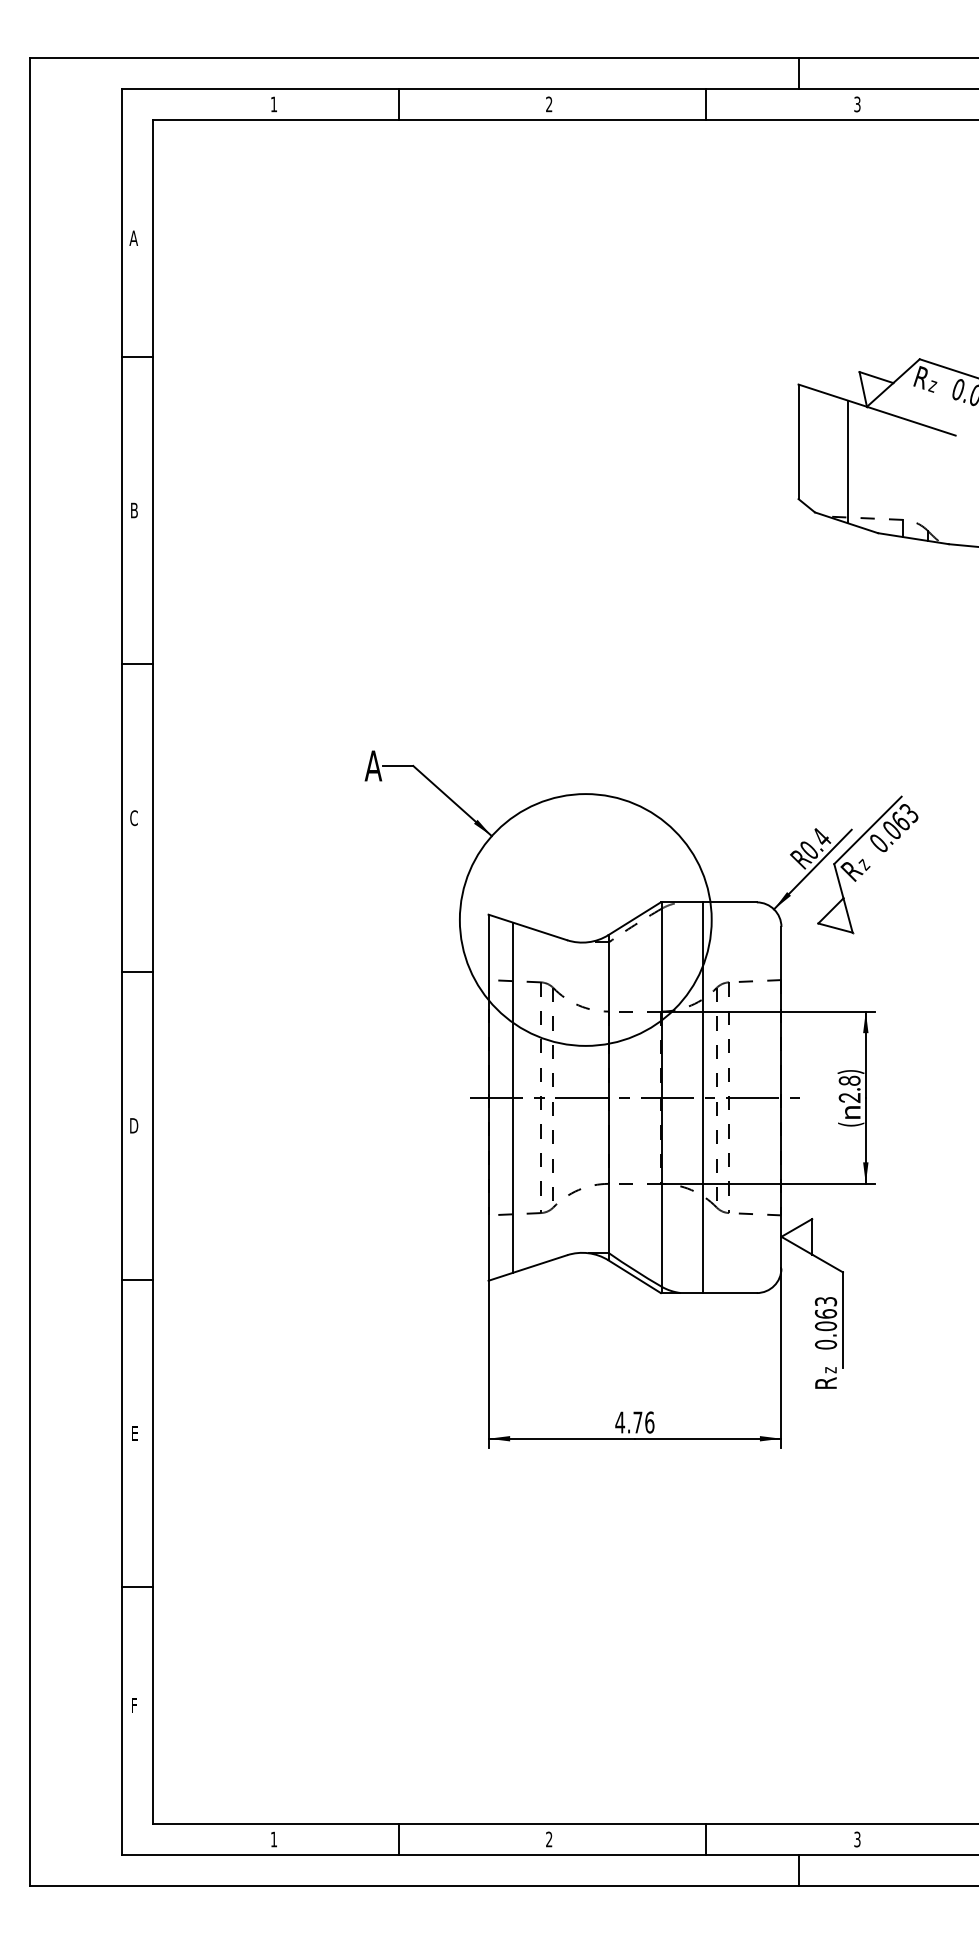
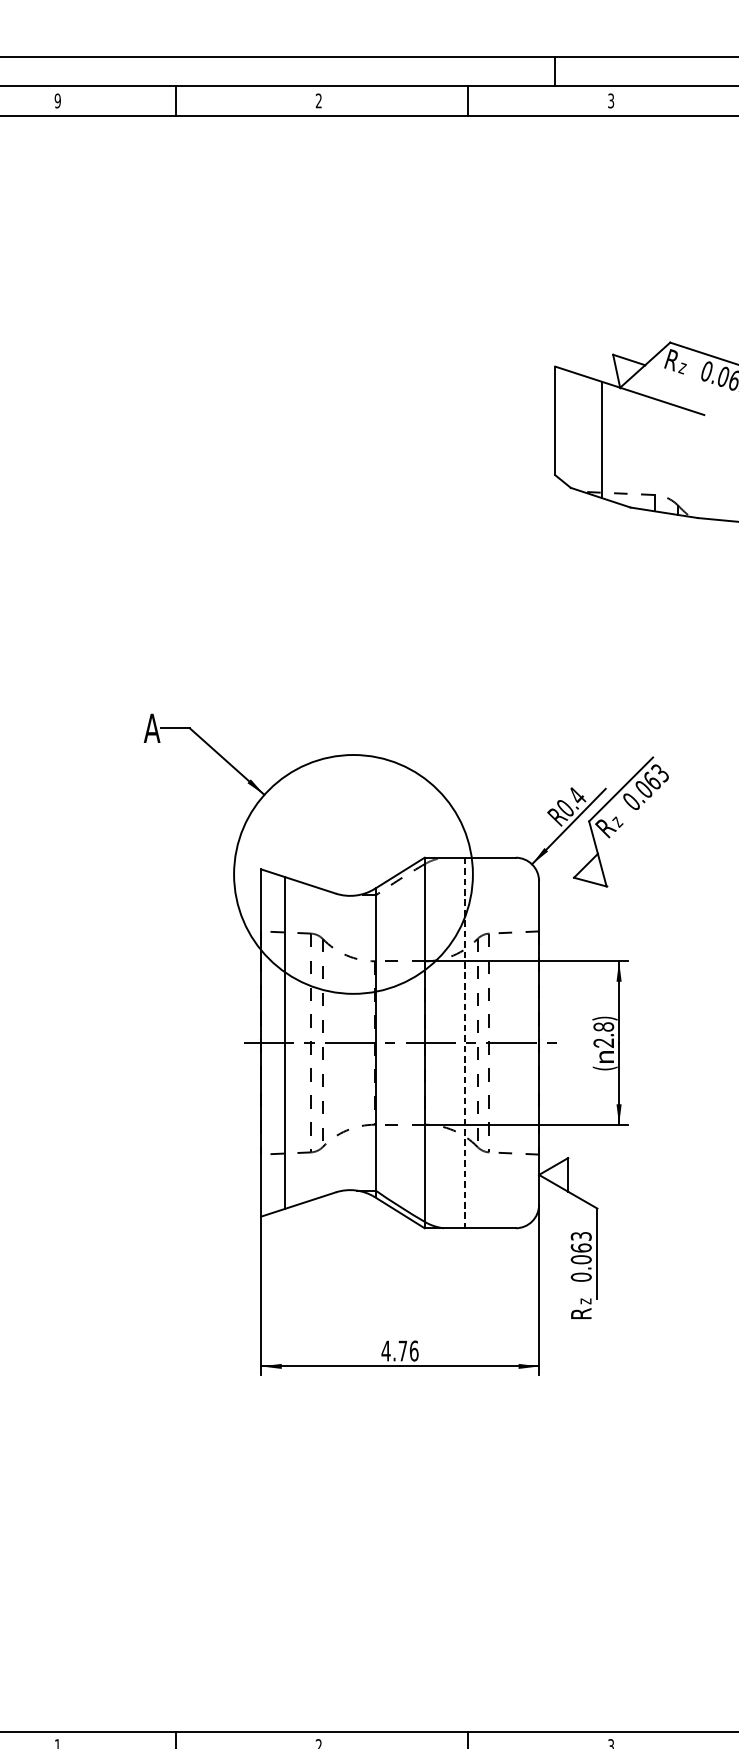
text: (273, 104) -> (57, 101), 1 -> 9
line: (702, 1098) -> (464, 1043), solid -> dashed

